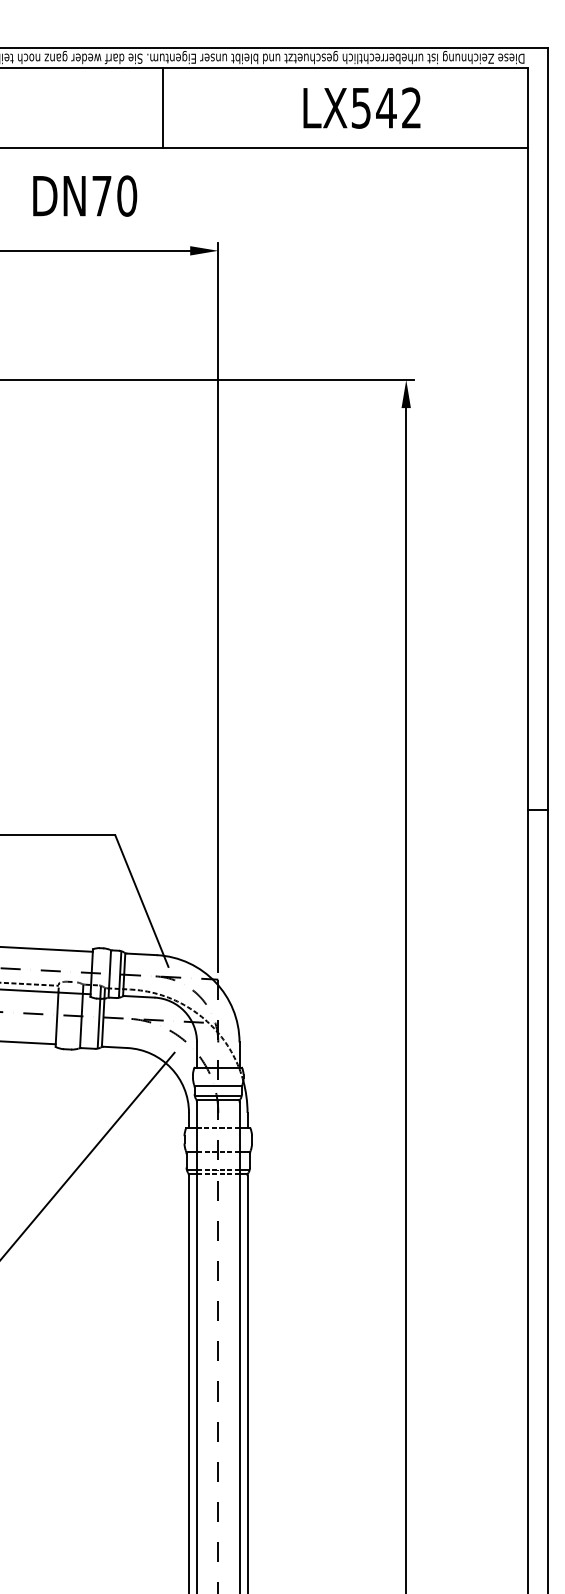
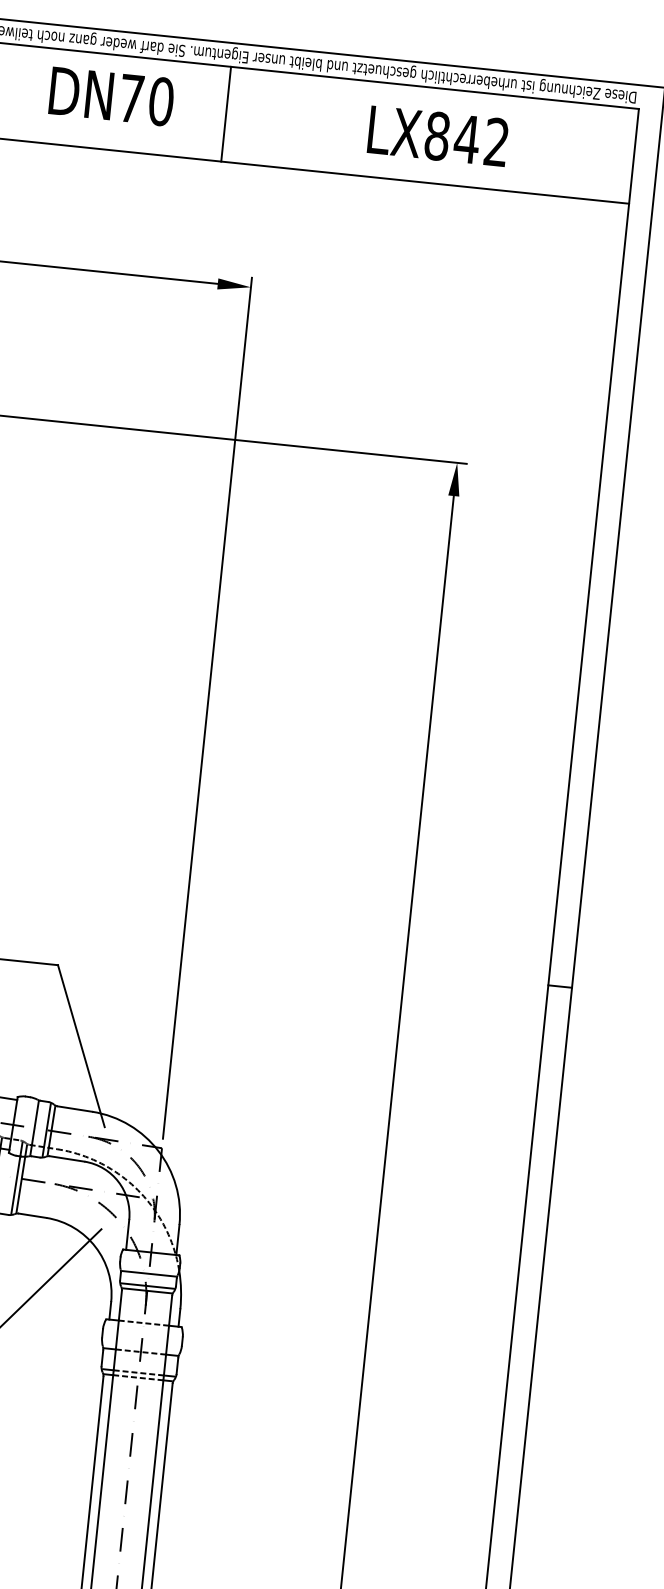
line: (163, 107) -> (226, 113), moved
text: (361, 107) -> (437, 135), LX542 -> LX842
text: (85, 195) -> (112, 95), moved

